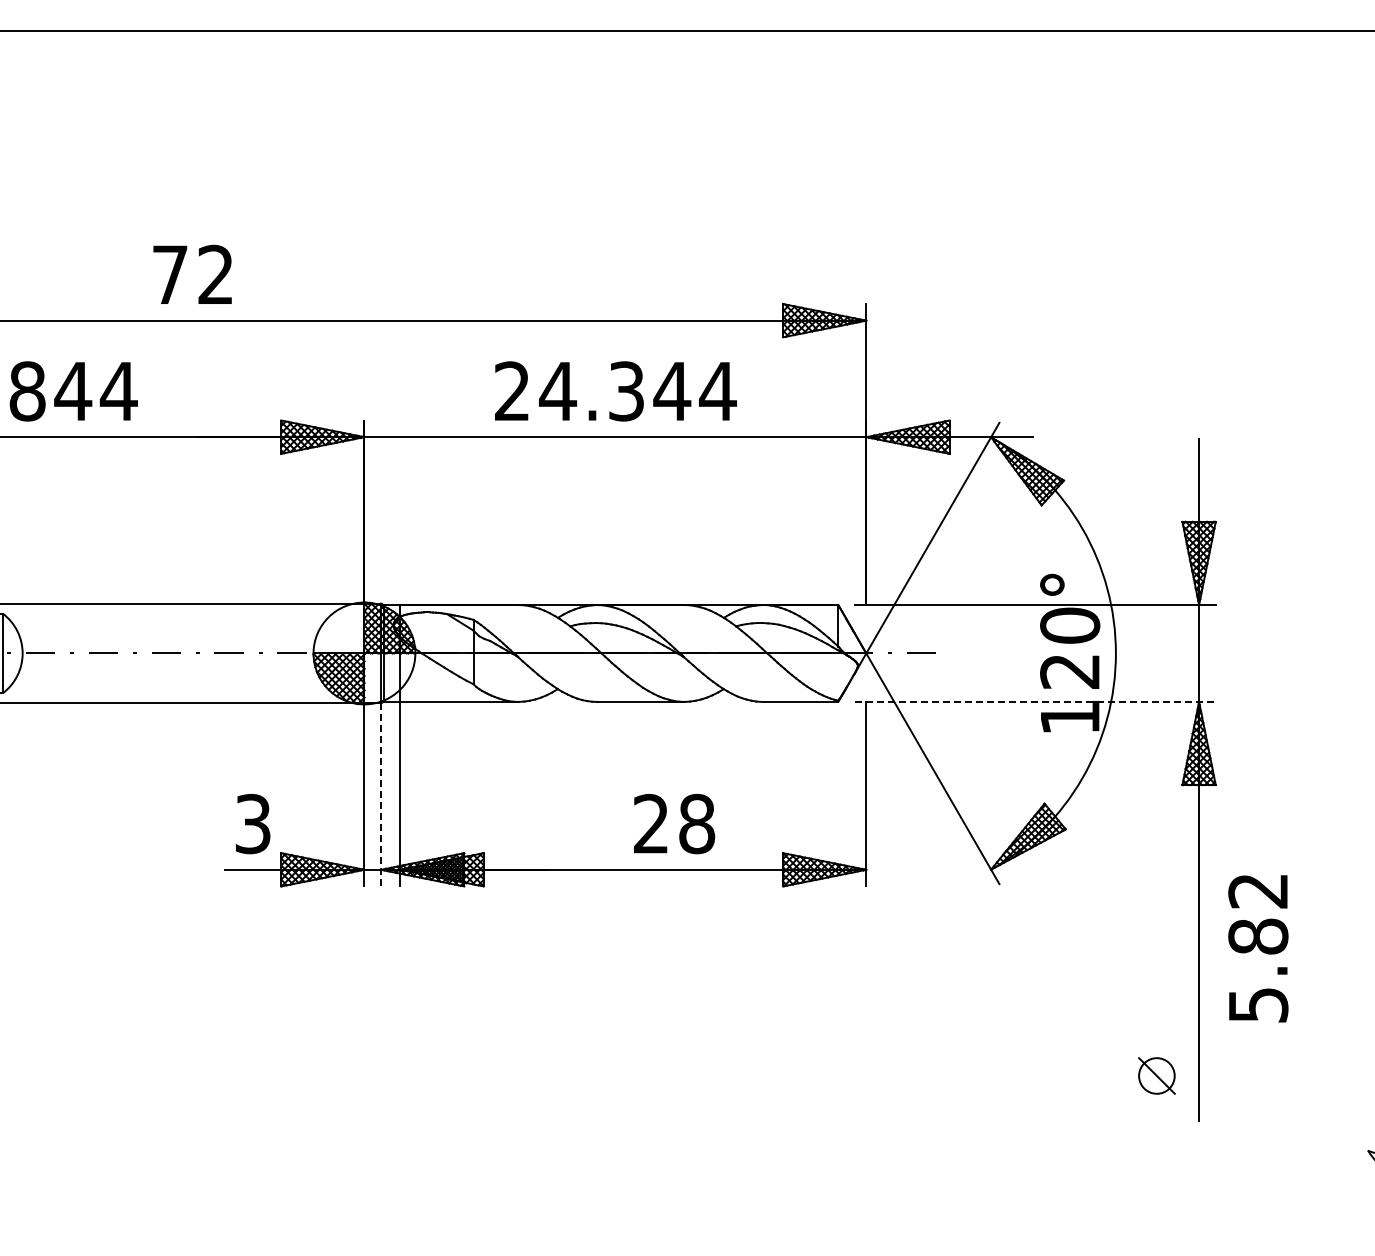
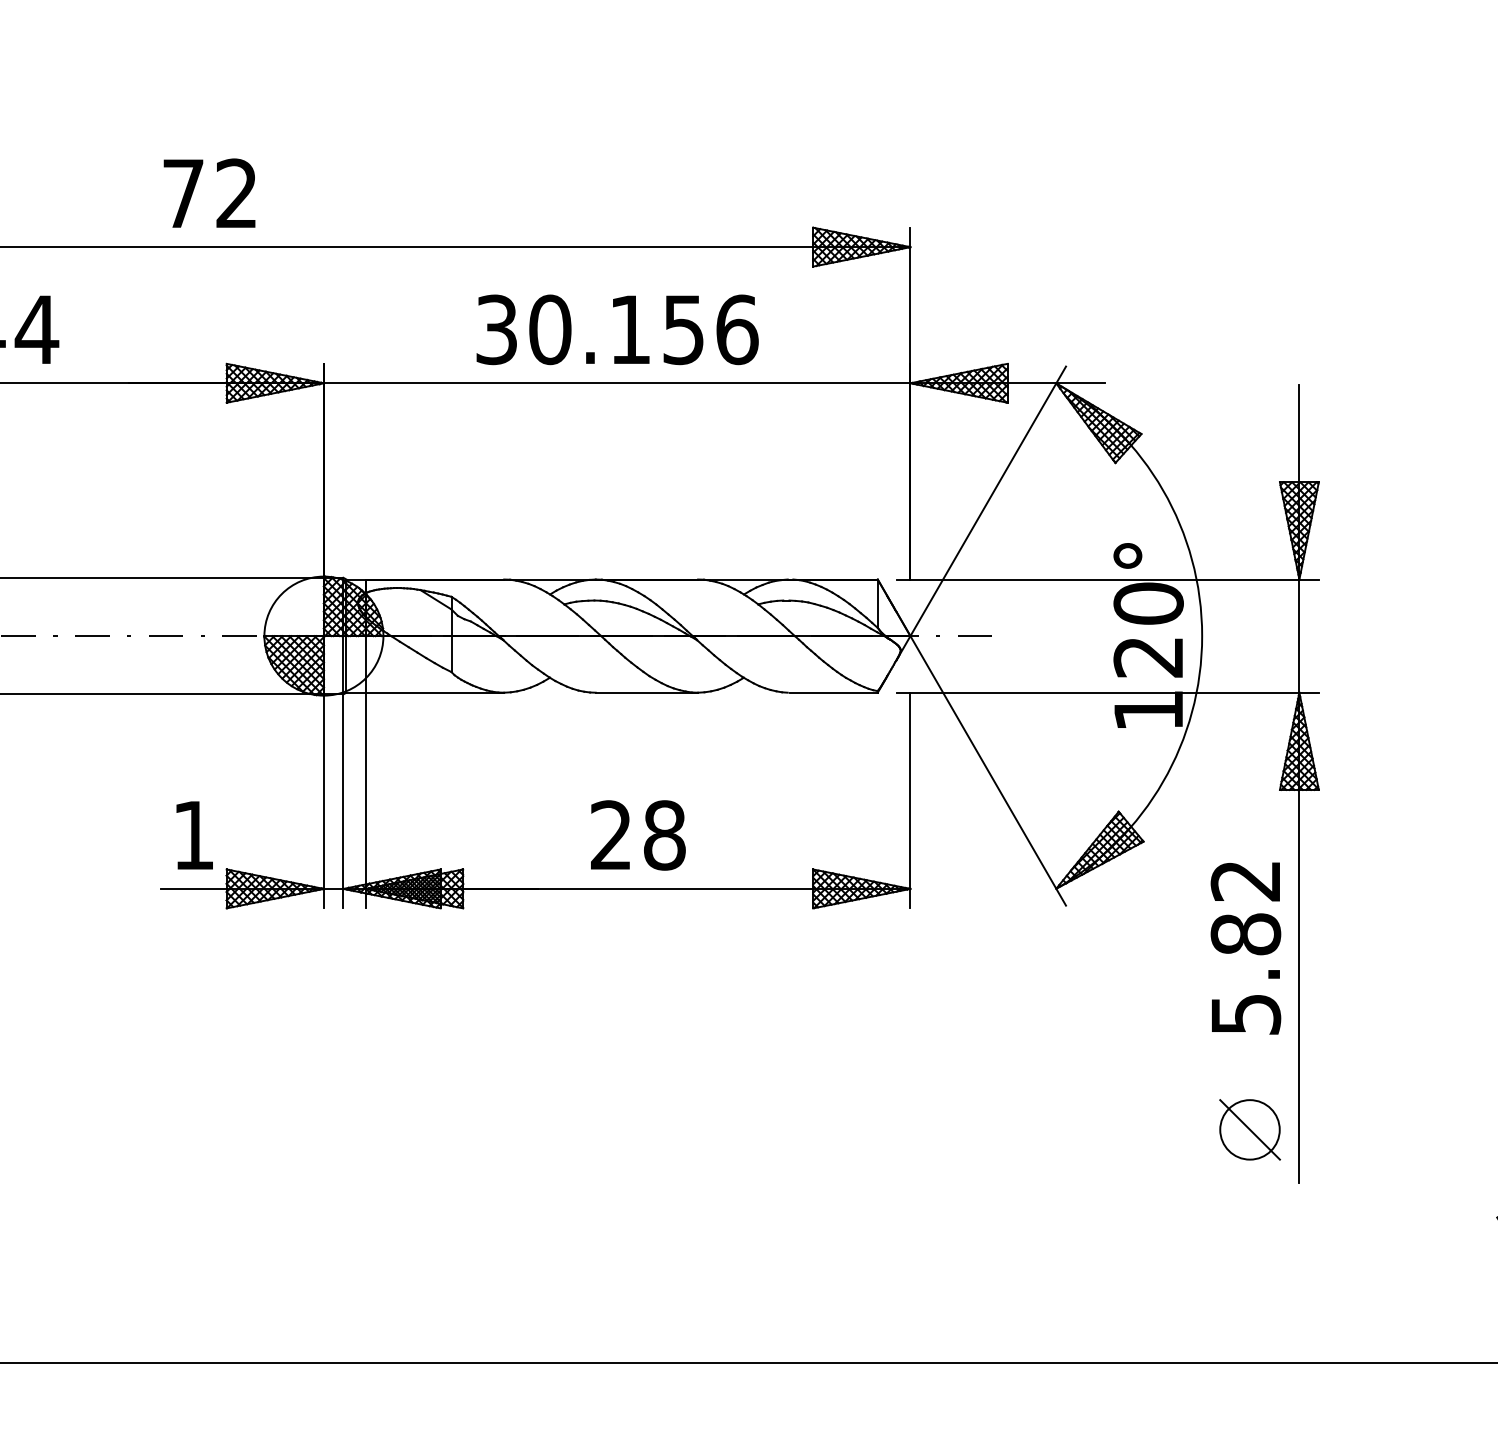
text: (192, 273) -> (209, 192), moved
text: (615, 391) -> (617, 329), 24.344 -> 30.156
line: (1035, 701) -> (1108, 692), dashed -> solid
line: (381, 794) -> (343, 800), dashed -> solid
text: (253, 823) -> (194, 834), 3 -> 1
text: (674, 824) -> (638, 835), moved
text: (1258, 948) -> (1246, 948), moved
part: (1156, 1075) -> (1249, 1129), size x1.43

